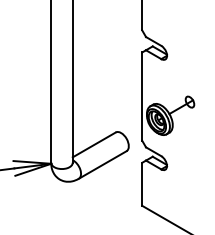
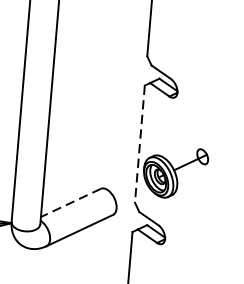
line: (142, 97) -> (140, 145), solid -> dashed
line: (94, 144) -> (71, 202), solid -> dashed

